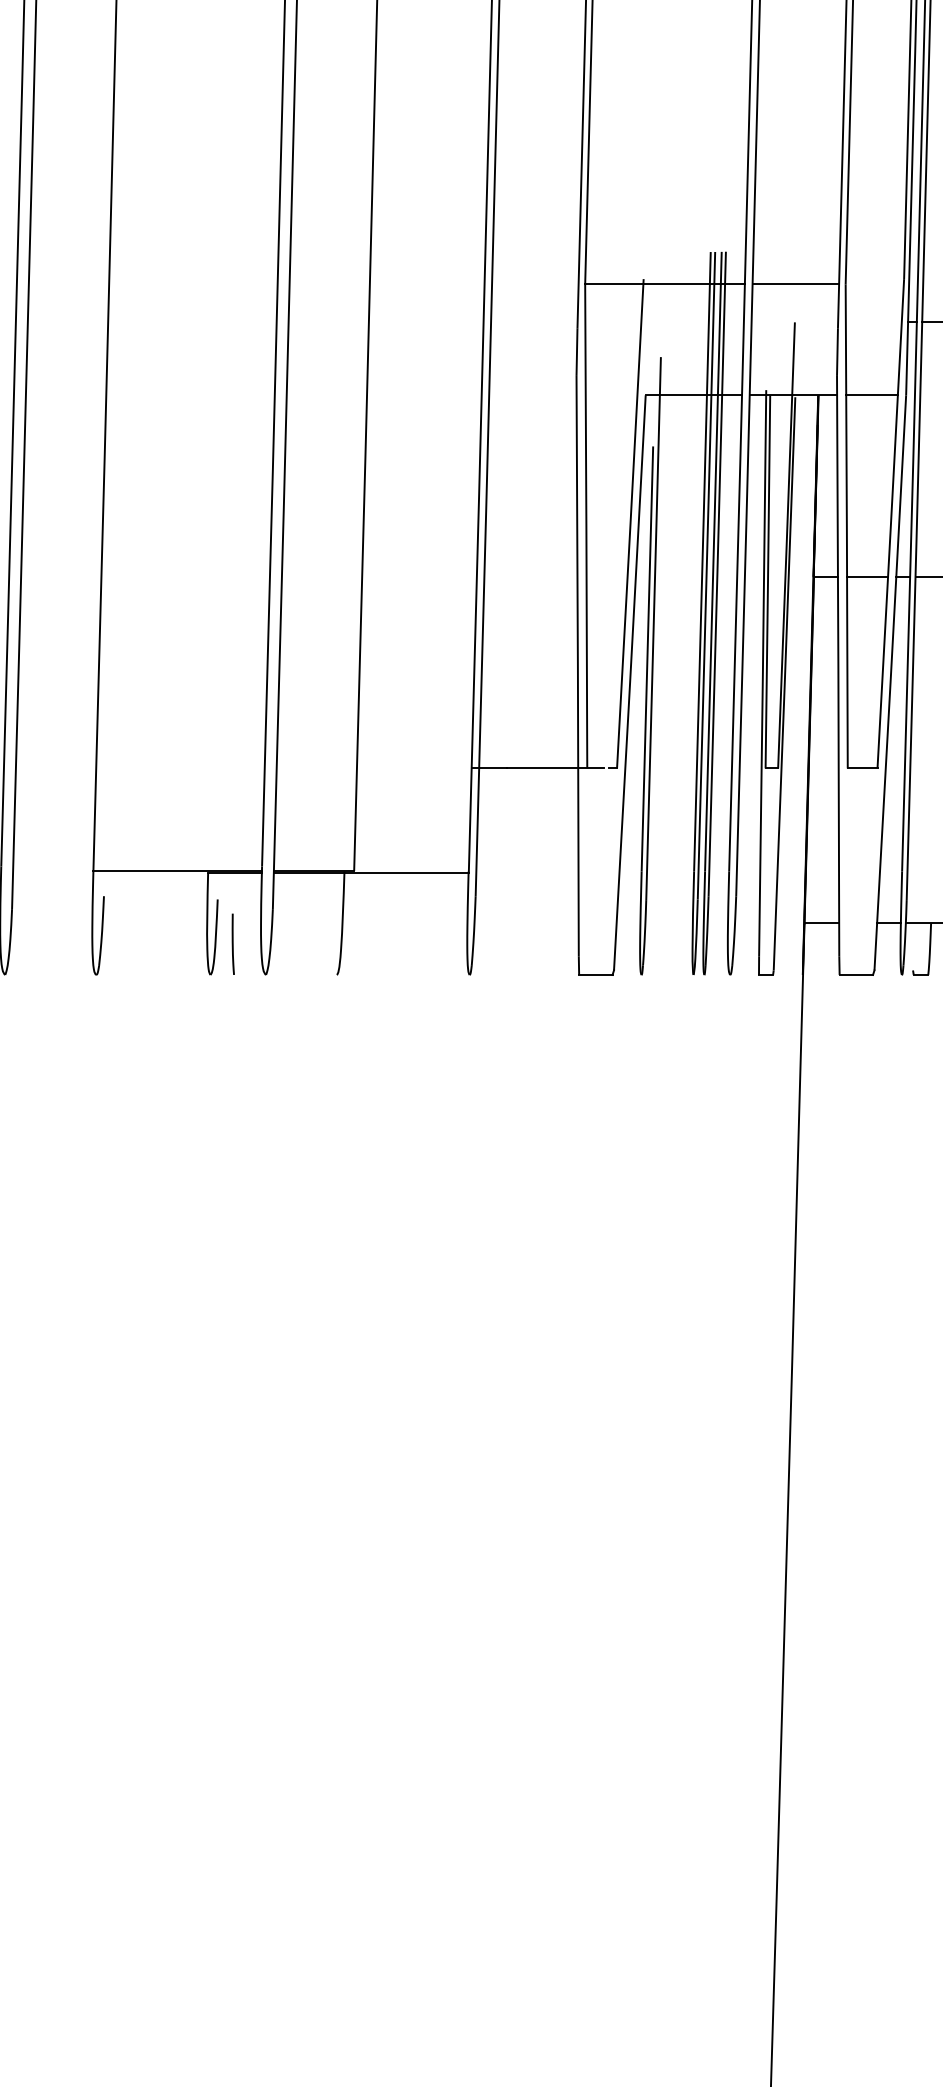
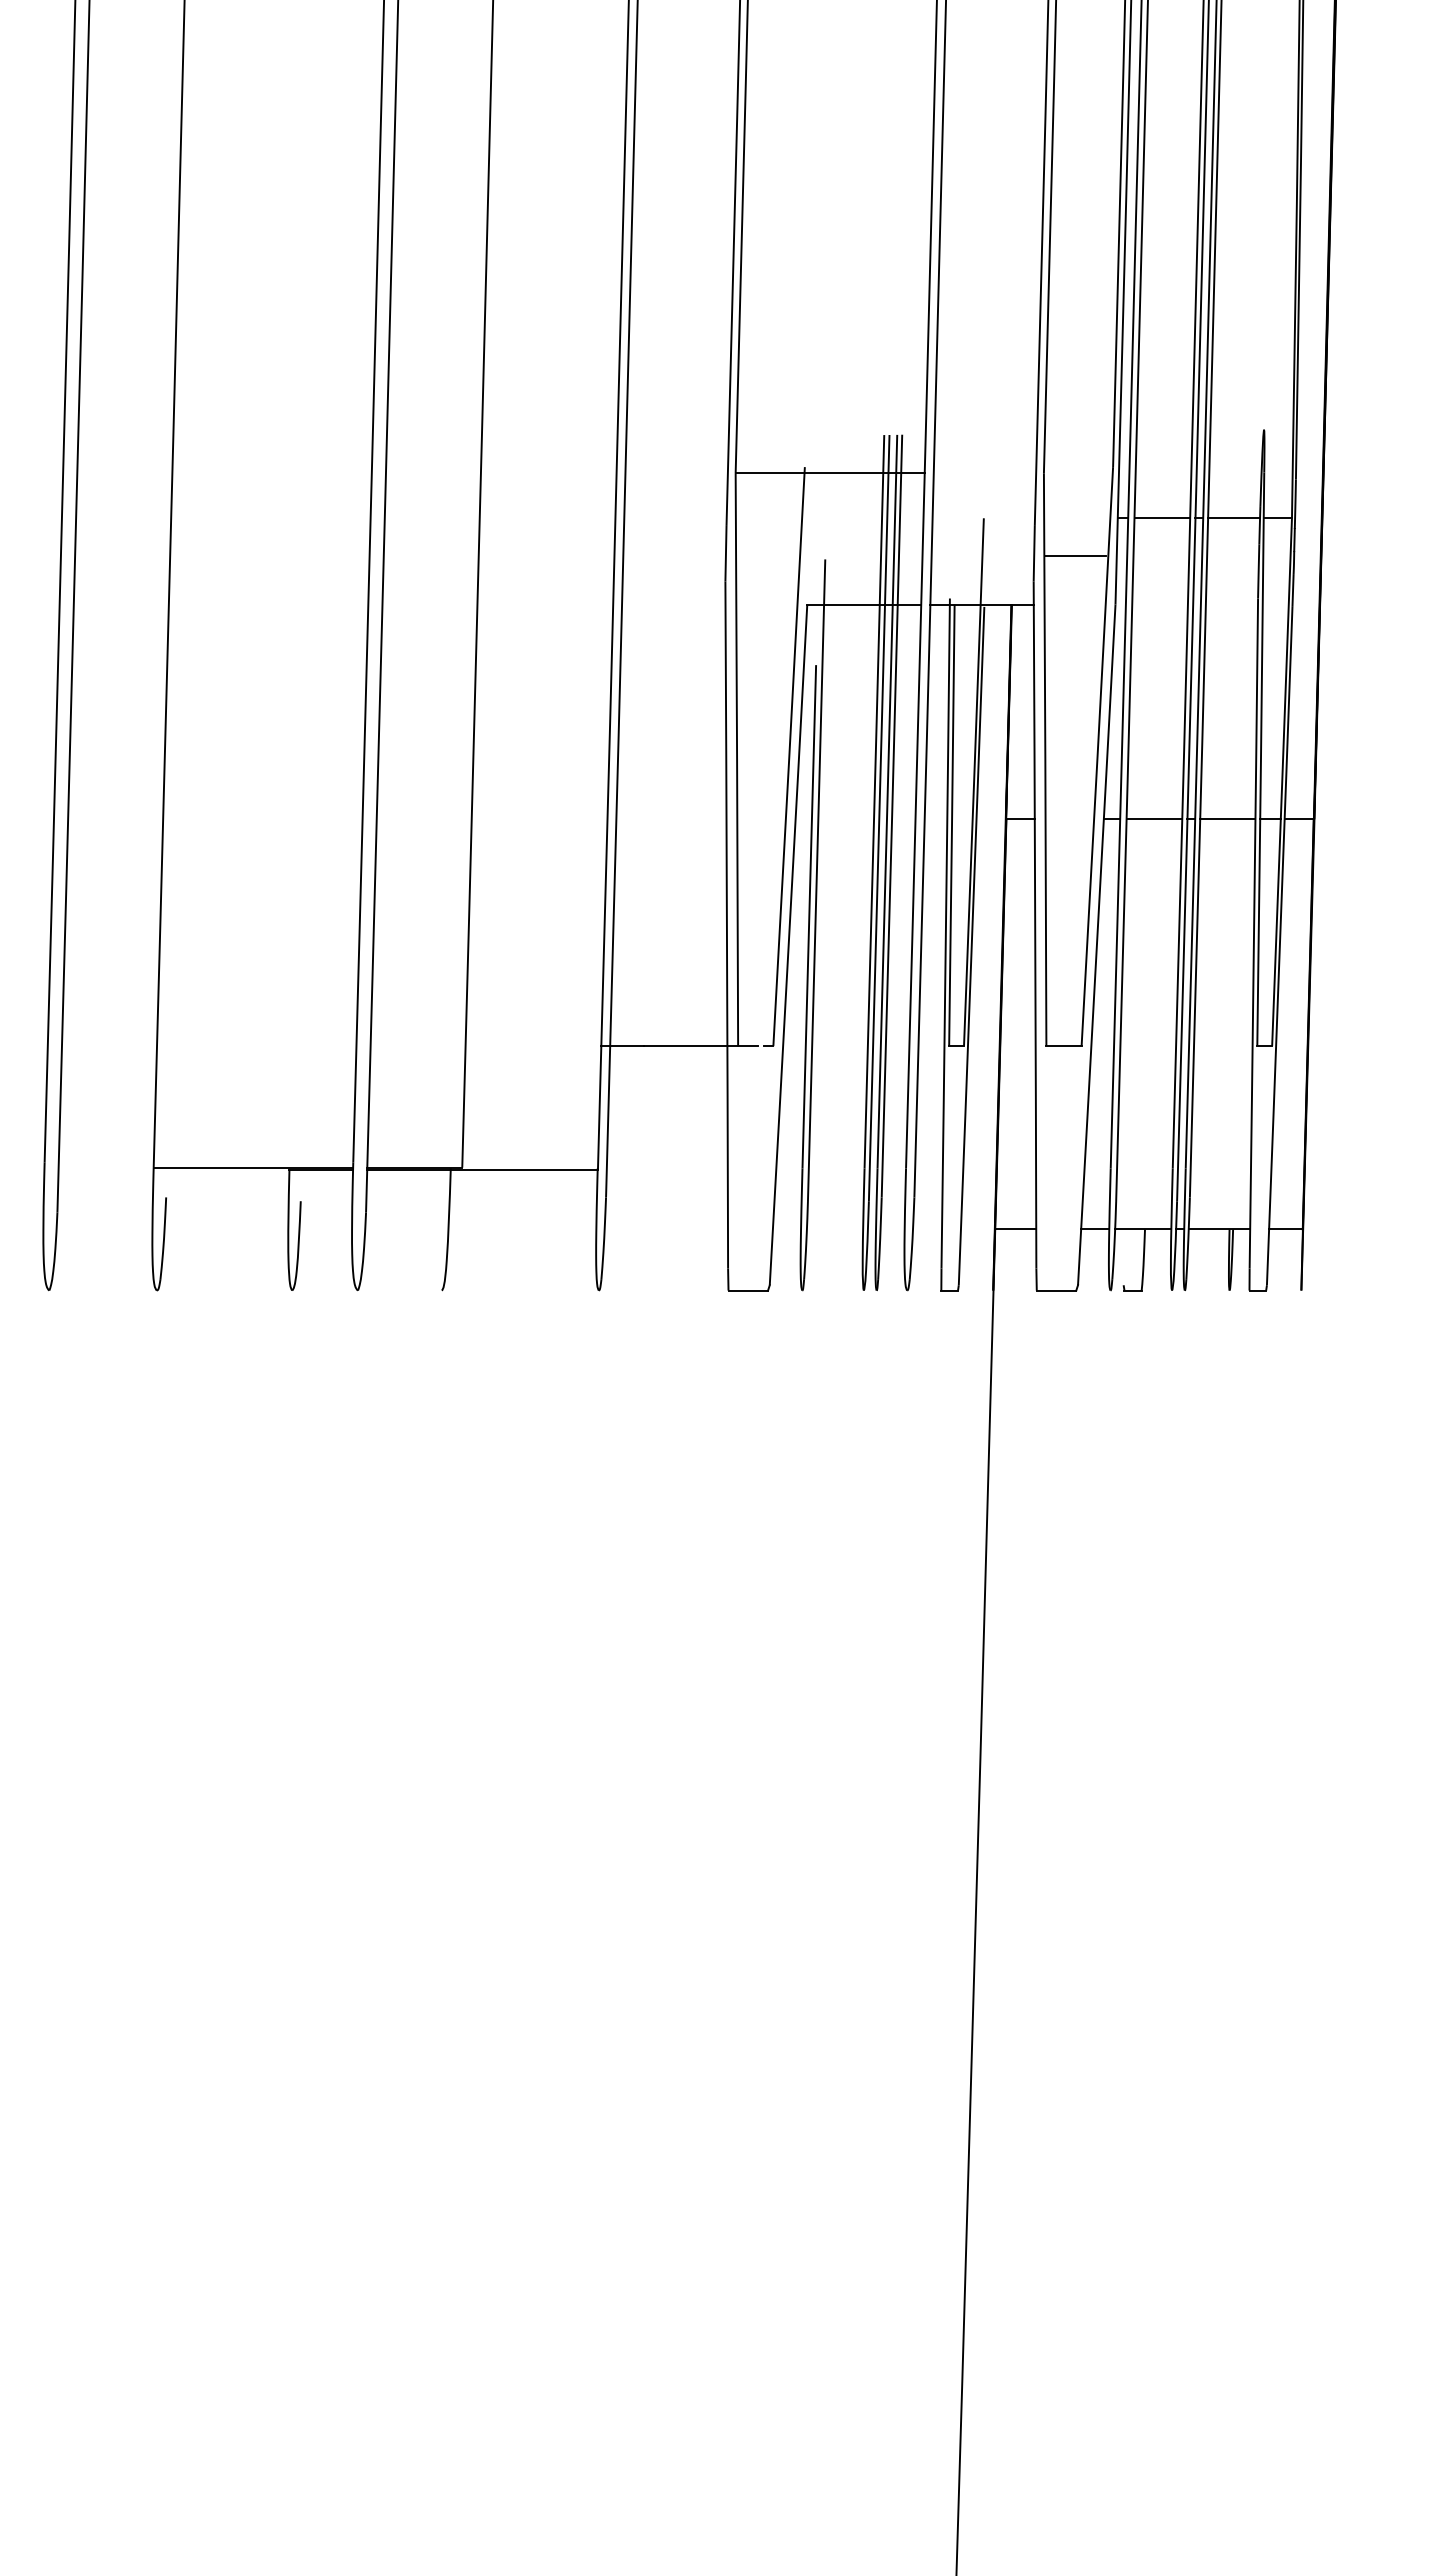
line: (795, 284) -> (984, 473), removed
line: (871, 395) -> (1074, 555), moved
line: (867, 576) -> (1069, 819), removed
line: (232, 944) -> (318, 1254), removed

